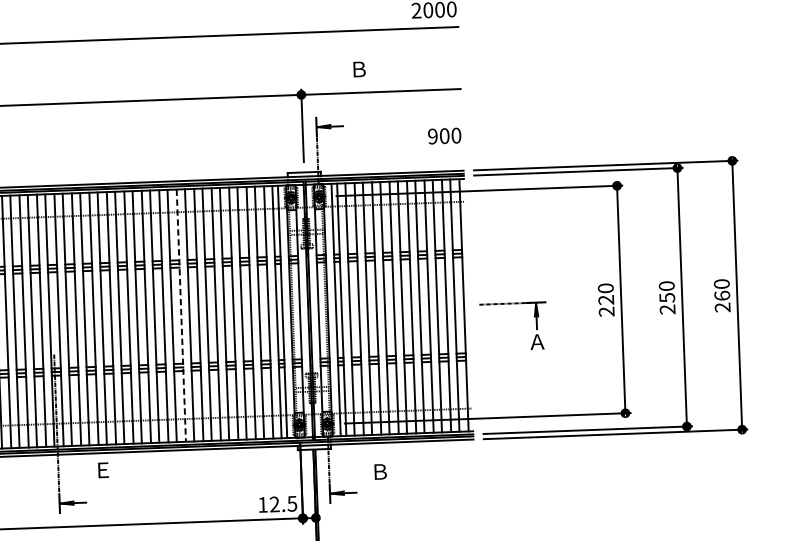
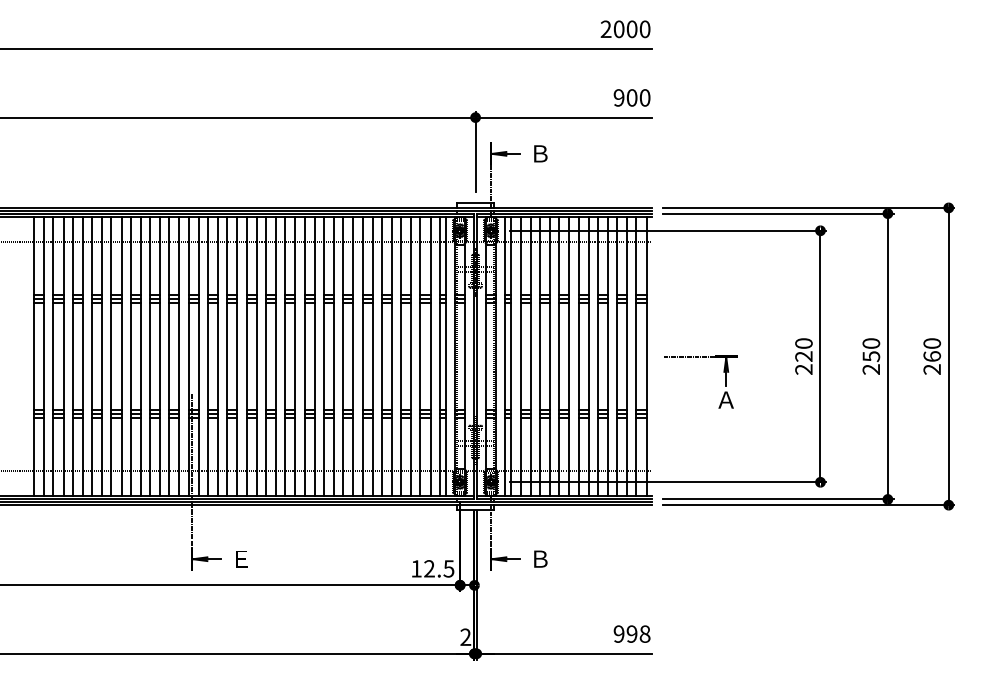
text: (359, 69) -> (540, 153), moved
text: (444, 135) -> (631, 97), moved
line: (181, 316) -> (334, 357), dashed -> solid
text: (103, 470) -> (241, 559), moved
text: (380, 471) -> (540, 558), moved

